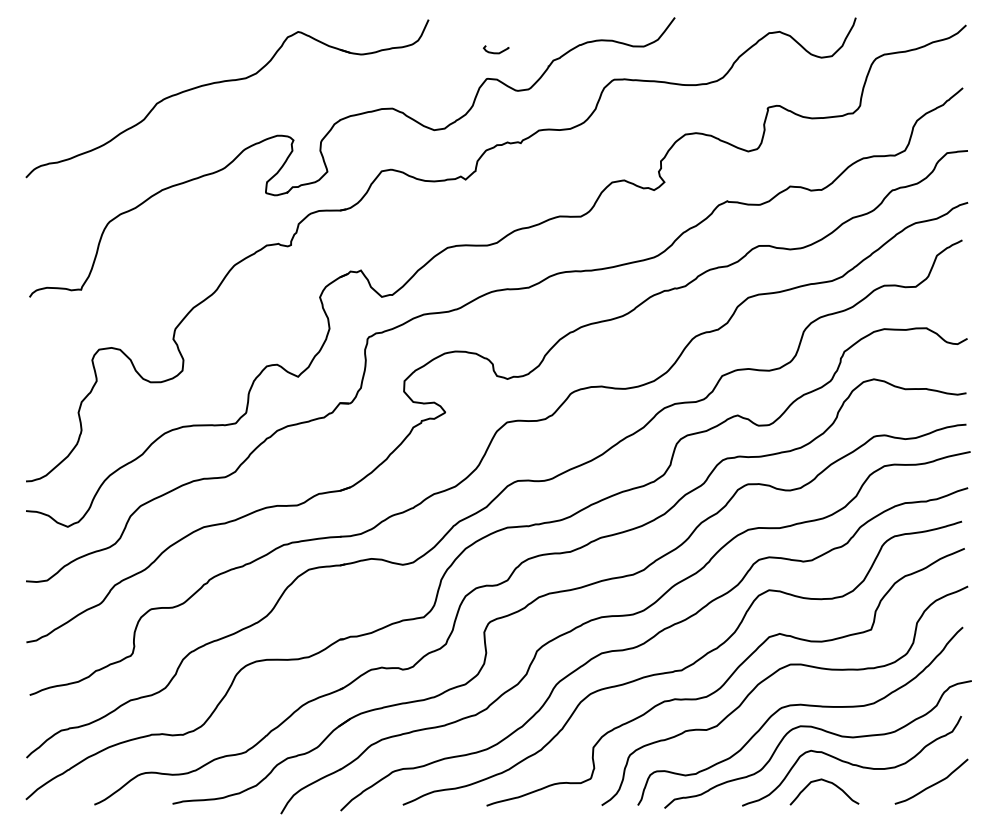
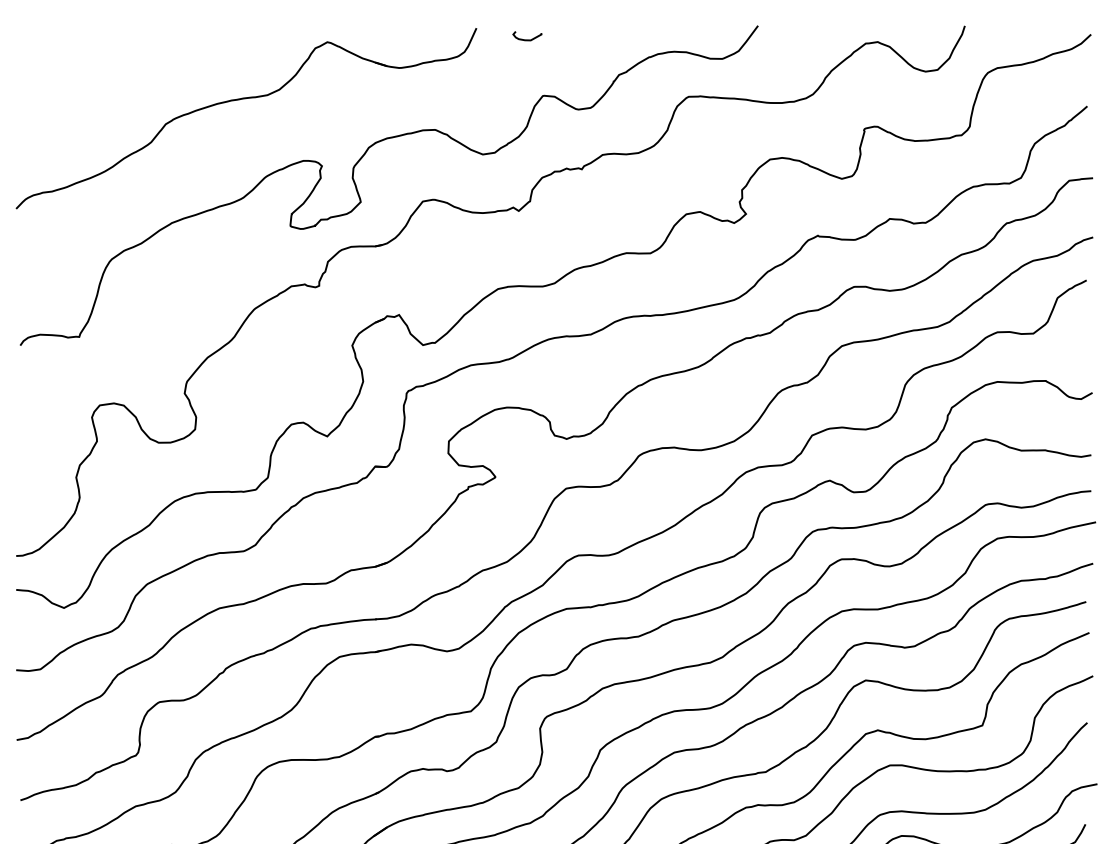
curve: (495, 52) -> (526, 39), moved

